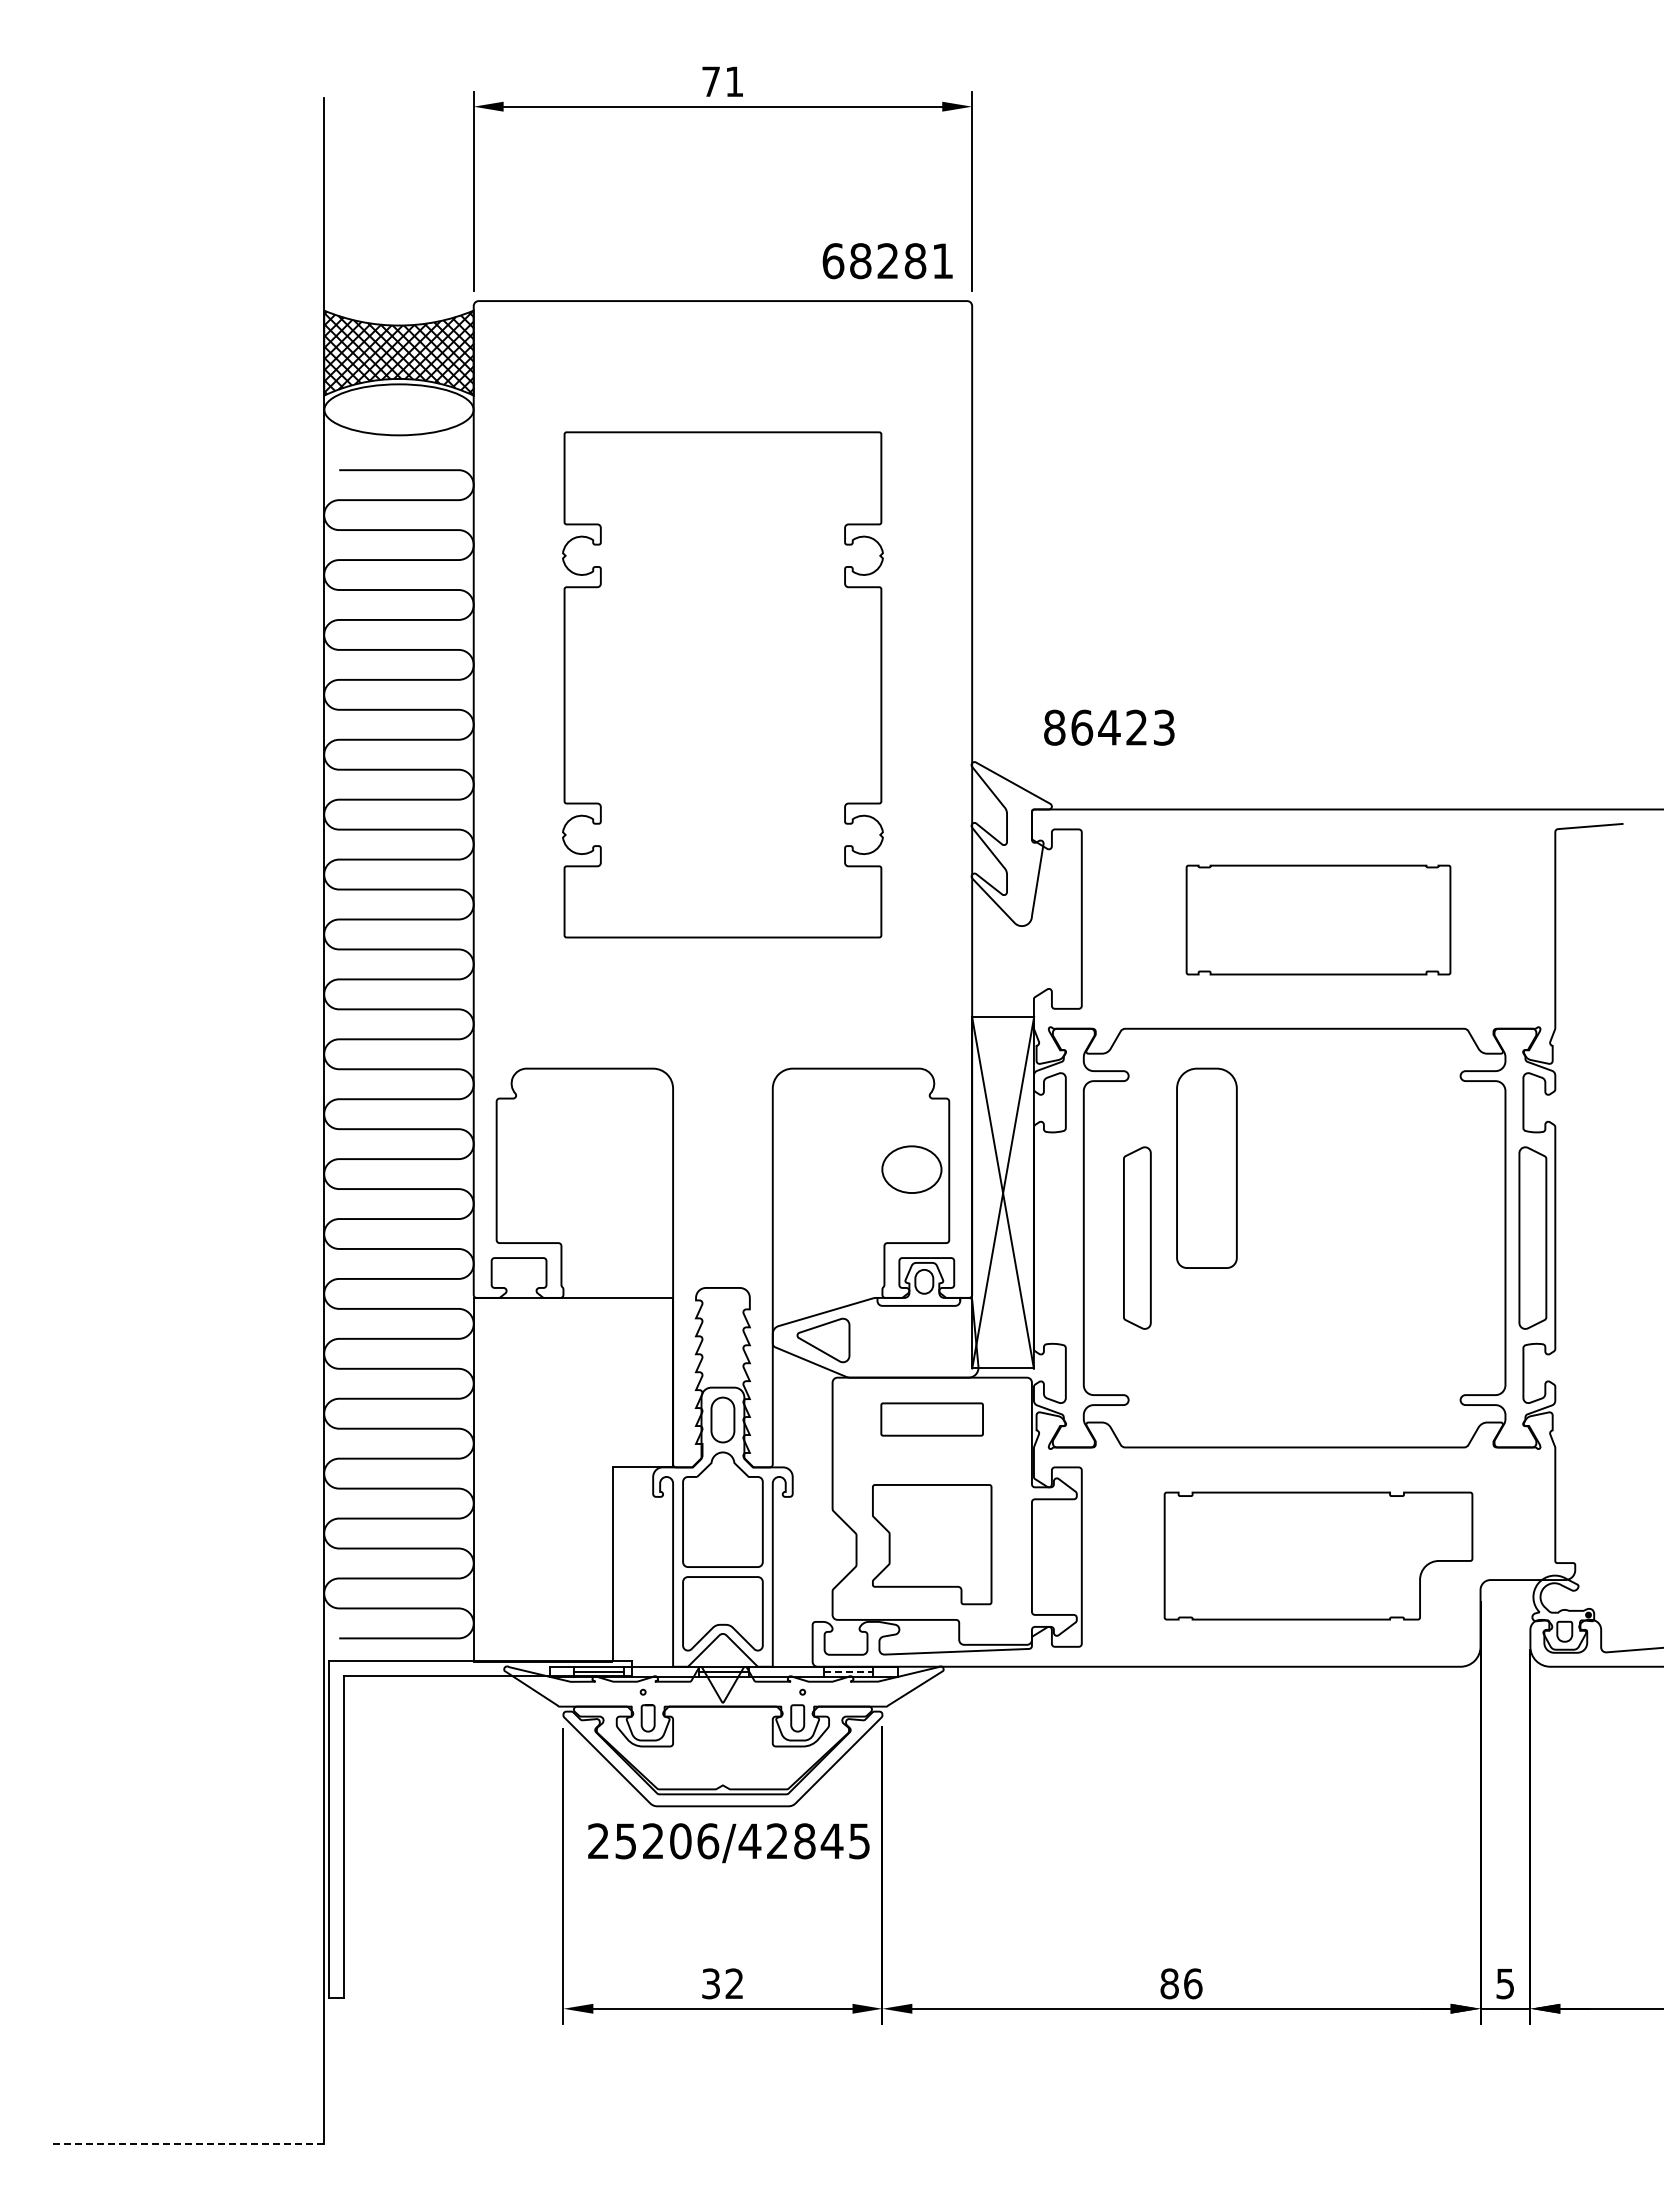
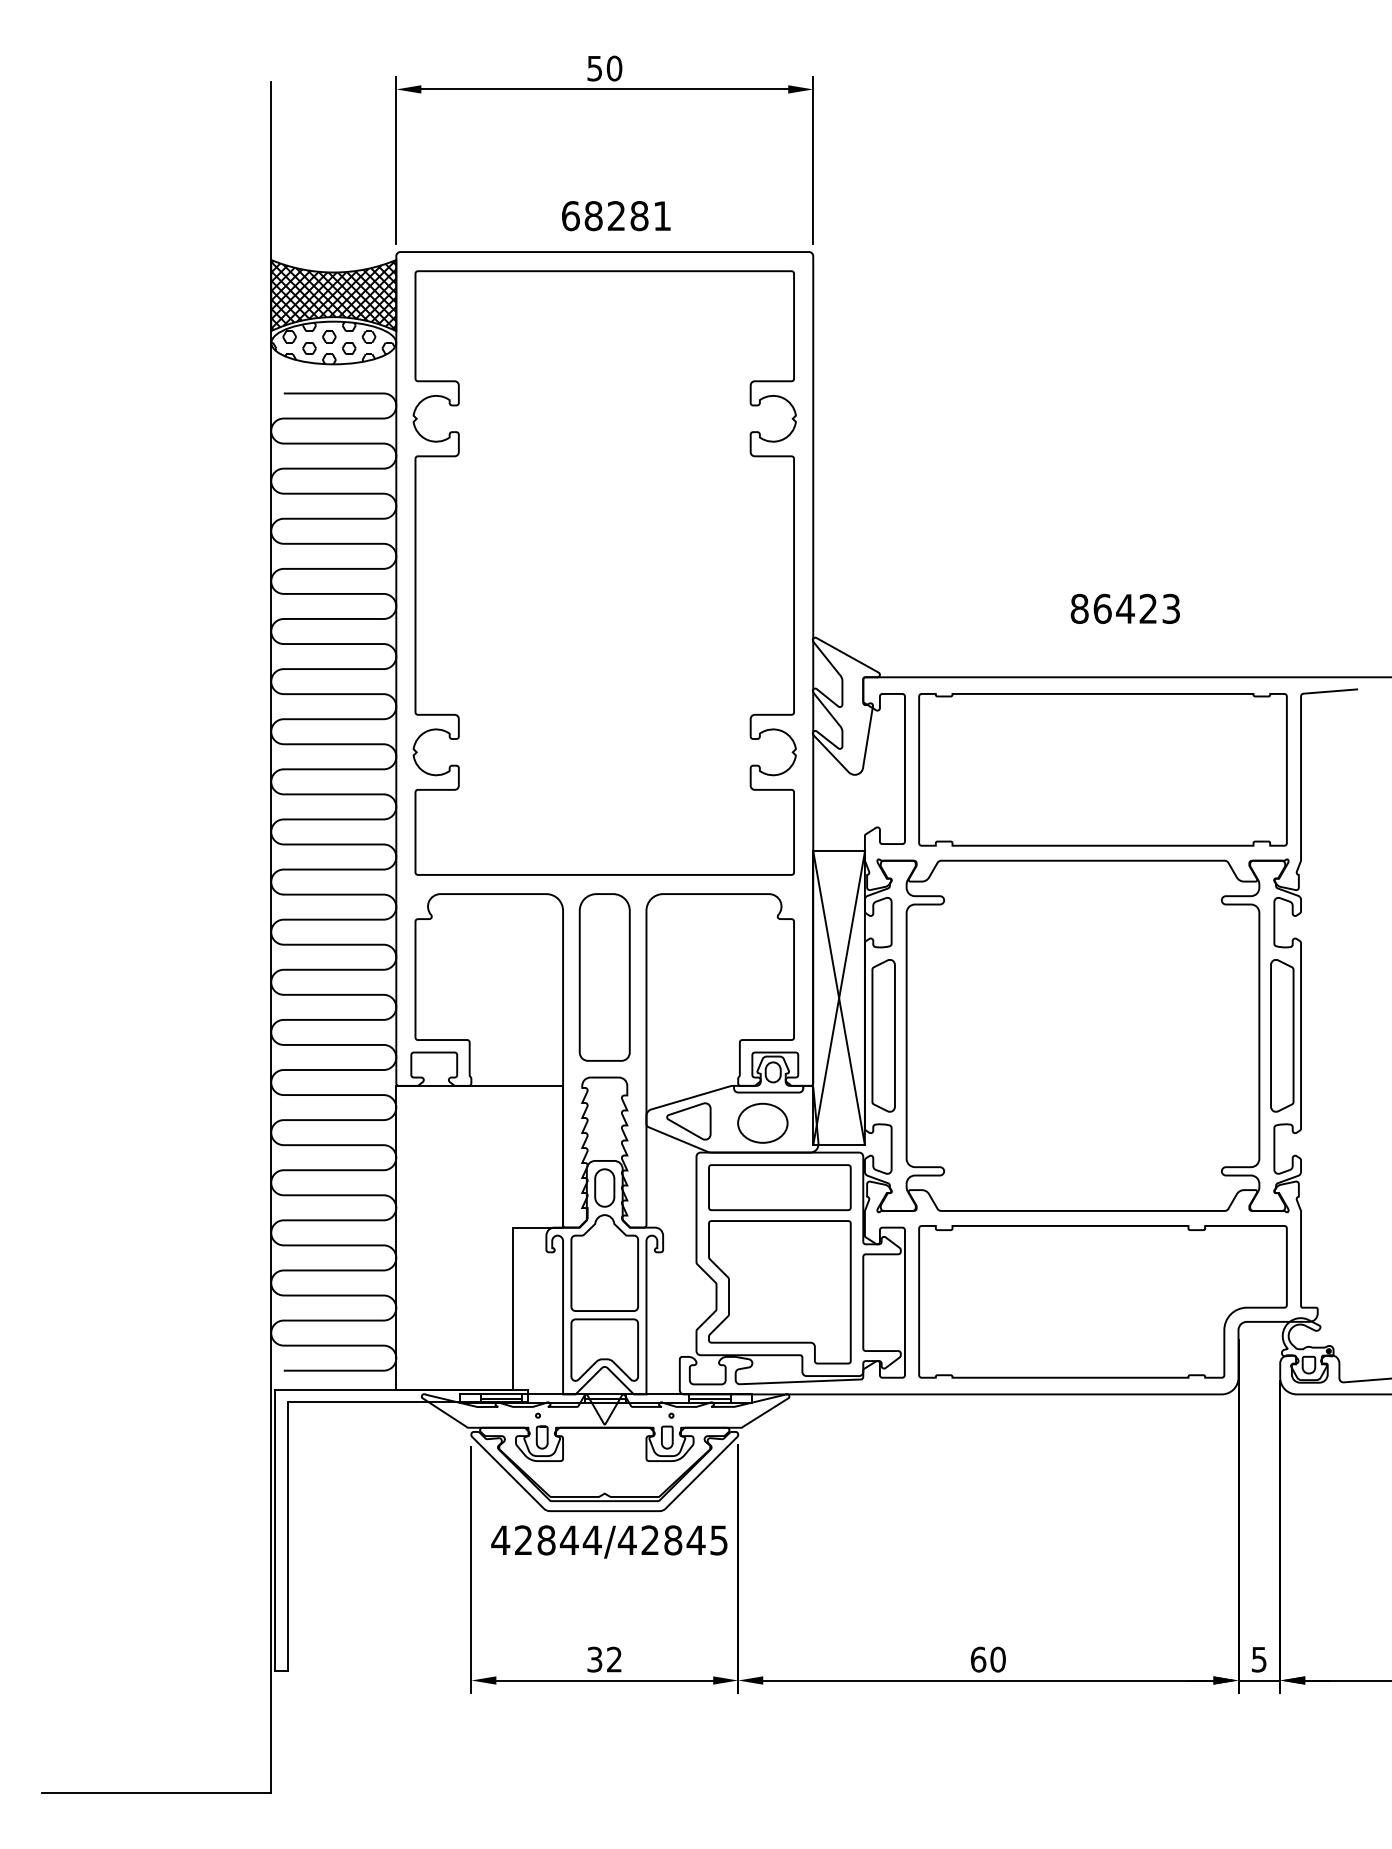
text: (722, 81) -> (604, 68), 71 -> 50
text: (887, 261) -> (616, 216), moved
hatch: (398, 409) -> (333, 342), added
part: (722, 684) -> (604, 572), size x1.43
text: (1109, 727) -> (1125, 608), moved
part: (1318, 919) -> (1102, 769), size x1.67
part: (1206, 1167) -> (604, 976), moved
part: (911, 1169) -> (762, 1123), moved
curve: (1124, 1237) -> (872, 1035), moved
part: (931, 1419) -> (779, 1187), size x1.67
part: (931, 1544) -> (779, 1292), size x1.43
part: (1318, 1555) -> (1102, 1301), size x1.43
line: (848, 1671) -> (709, 1398), dashed -> solid
text: (653, 1841) -> (546, 1540), 25206/42845 -> 42844/42845
text: (1181, 1983) -> (988, 1659), 86 -> 60
line: (186, 2143) -> (156, 1793), dashed -> solid

